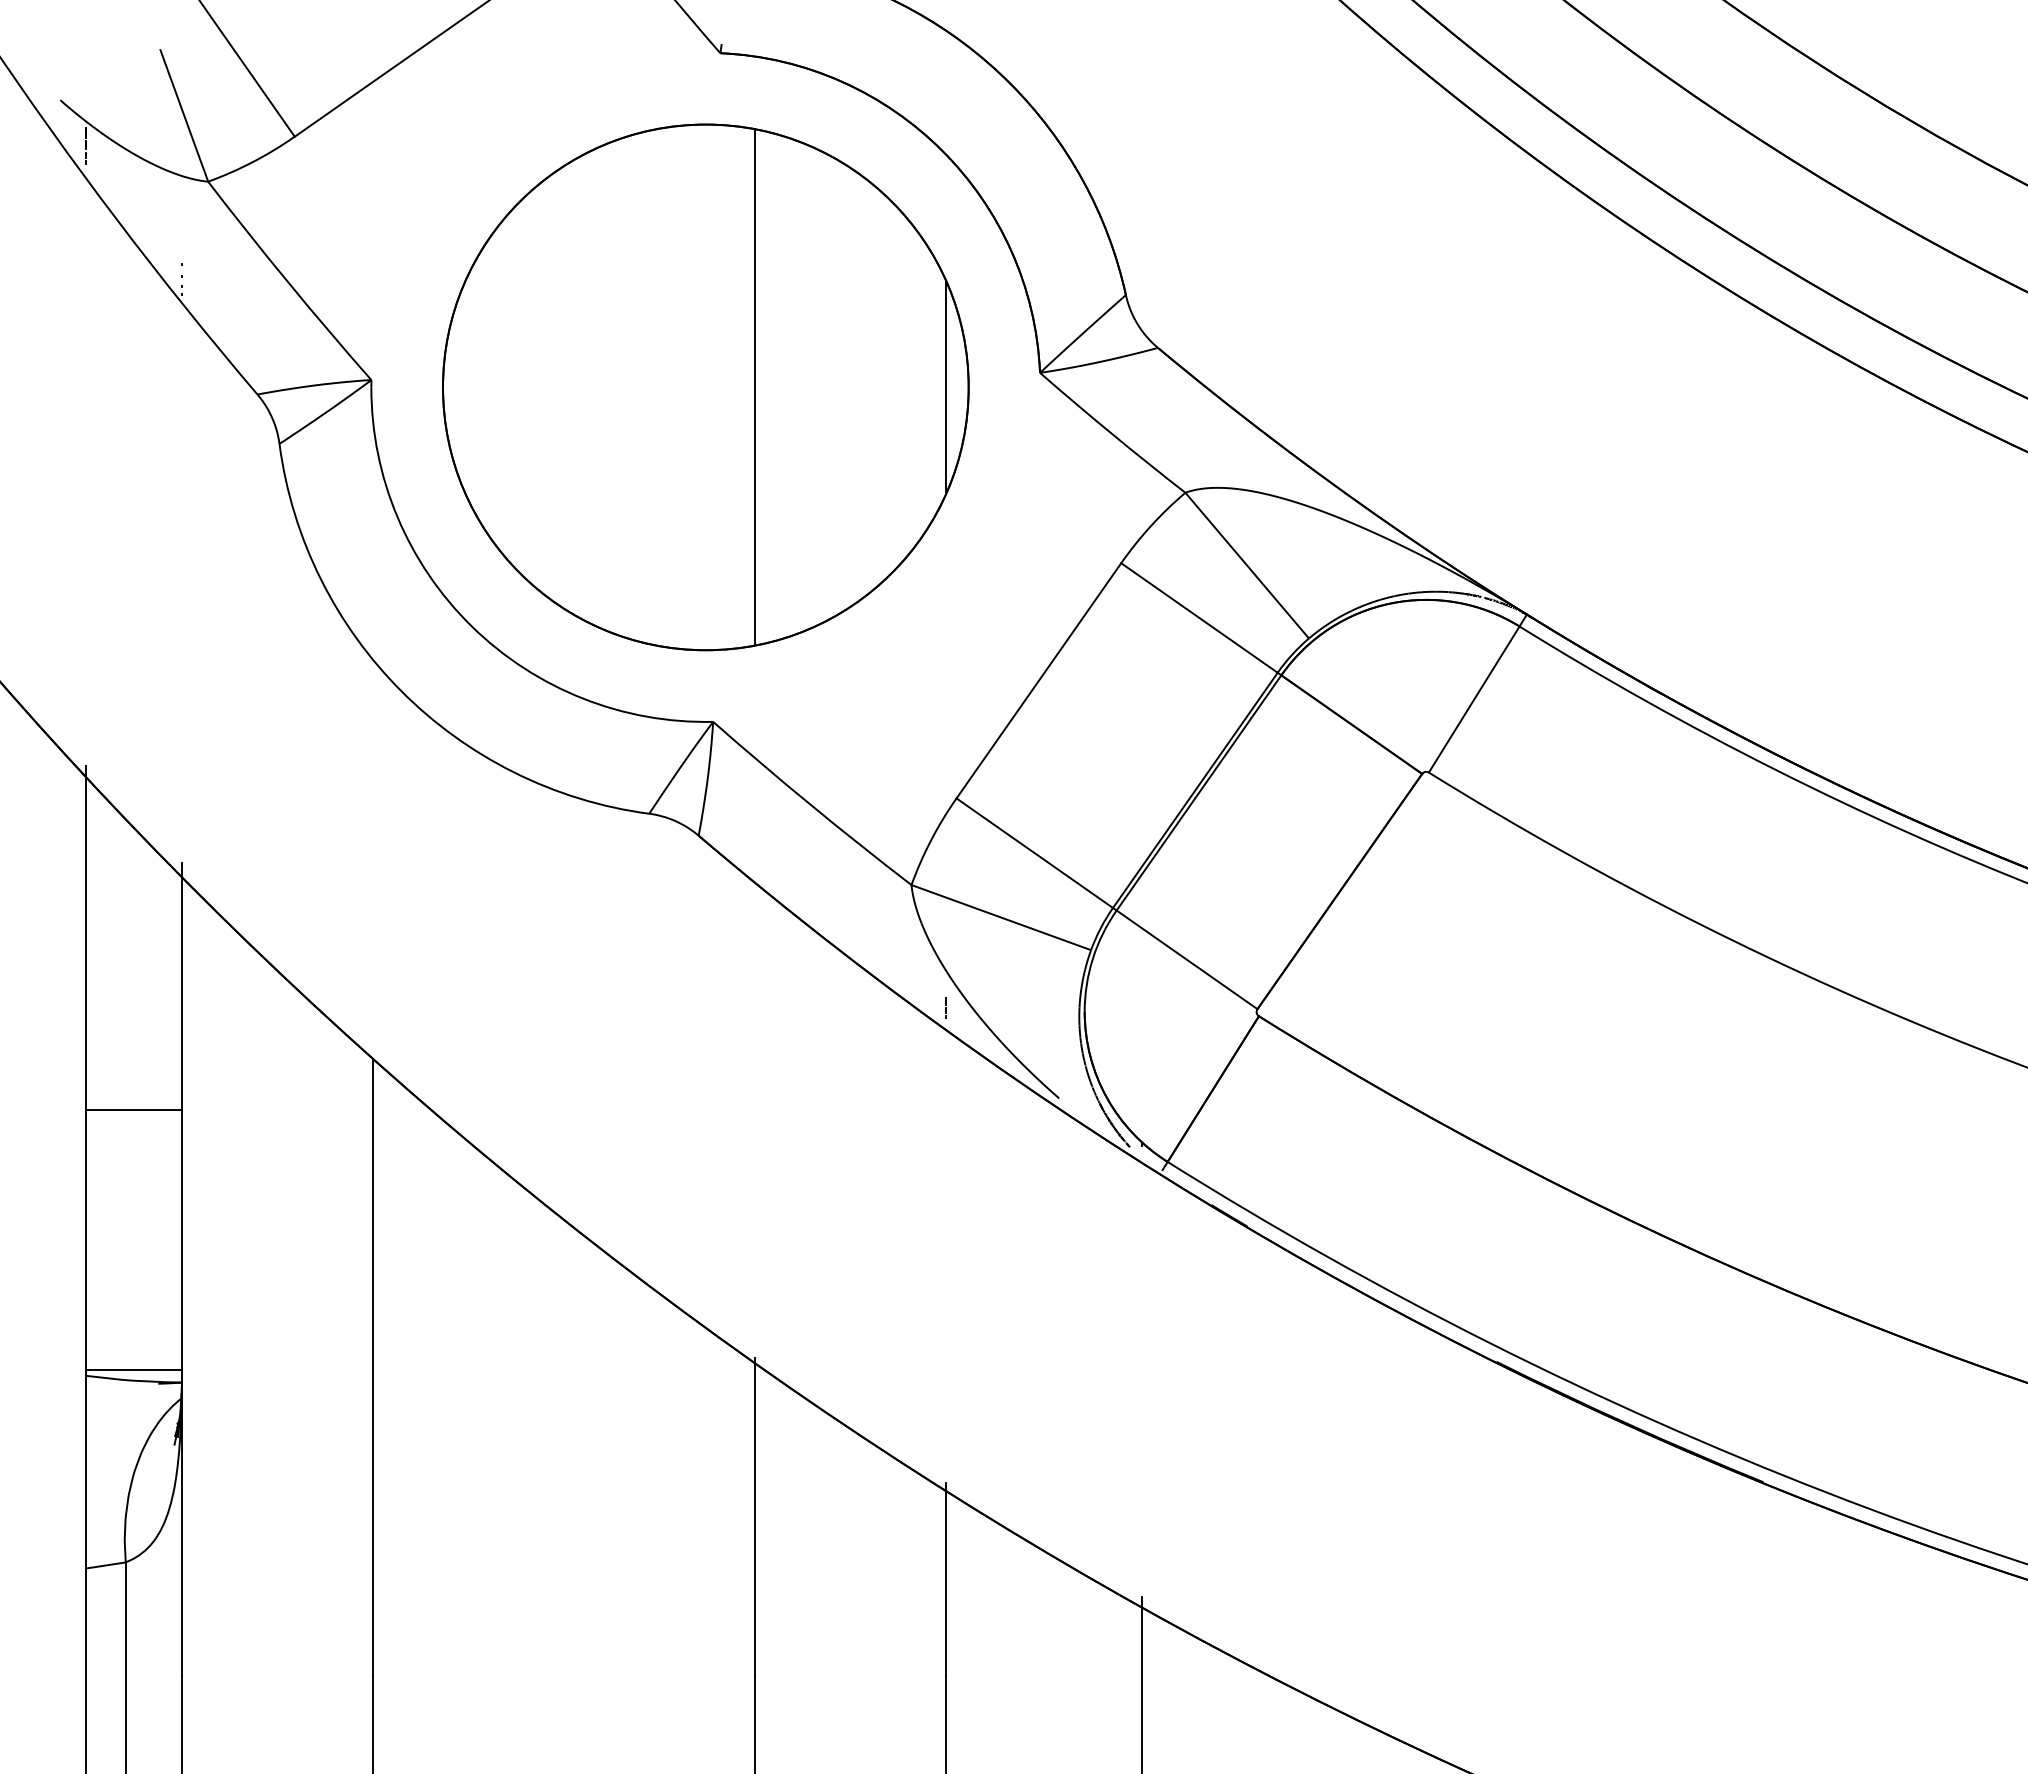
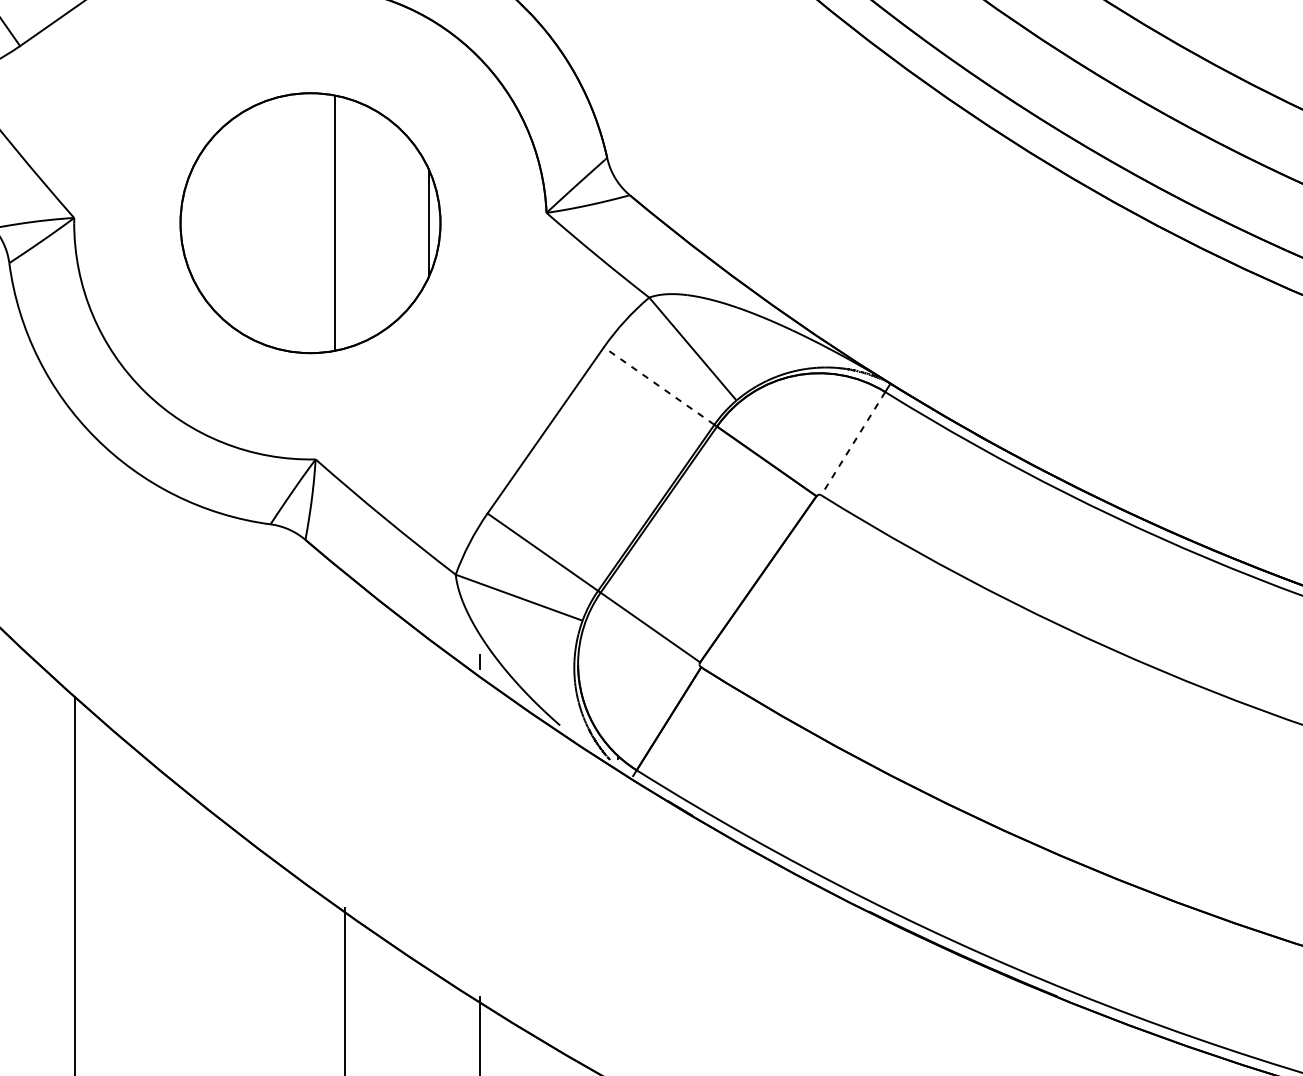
part: (705, 387) -> (310, 223), size x0.7
line: (1199, 618) -> (659, 386), solid -> dashed
line: (1474, 699) -> (853, 443), solid -> dashed

